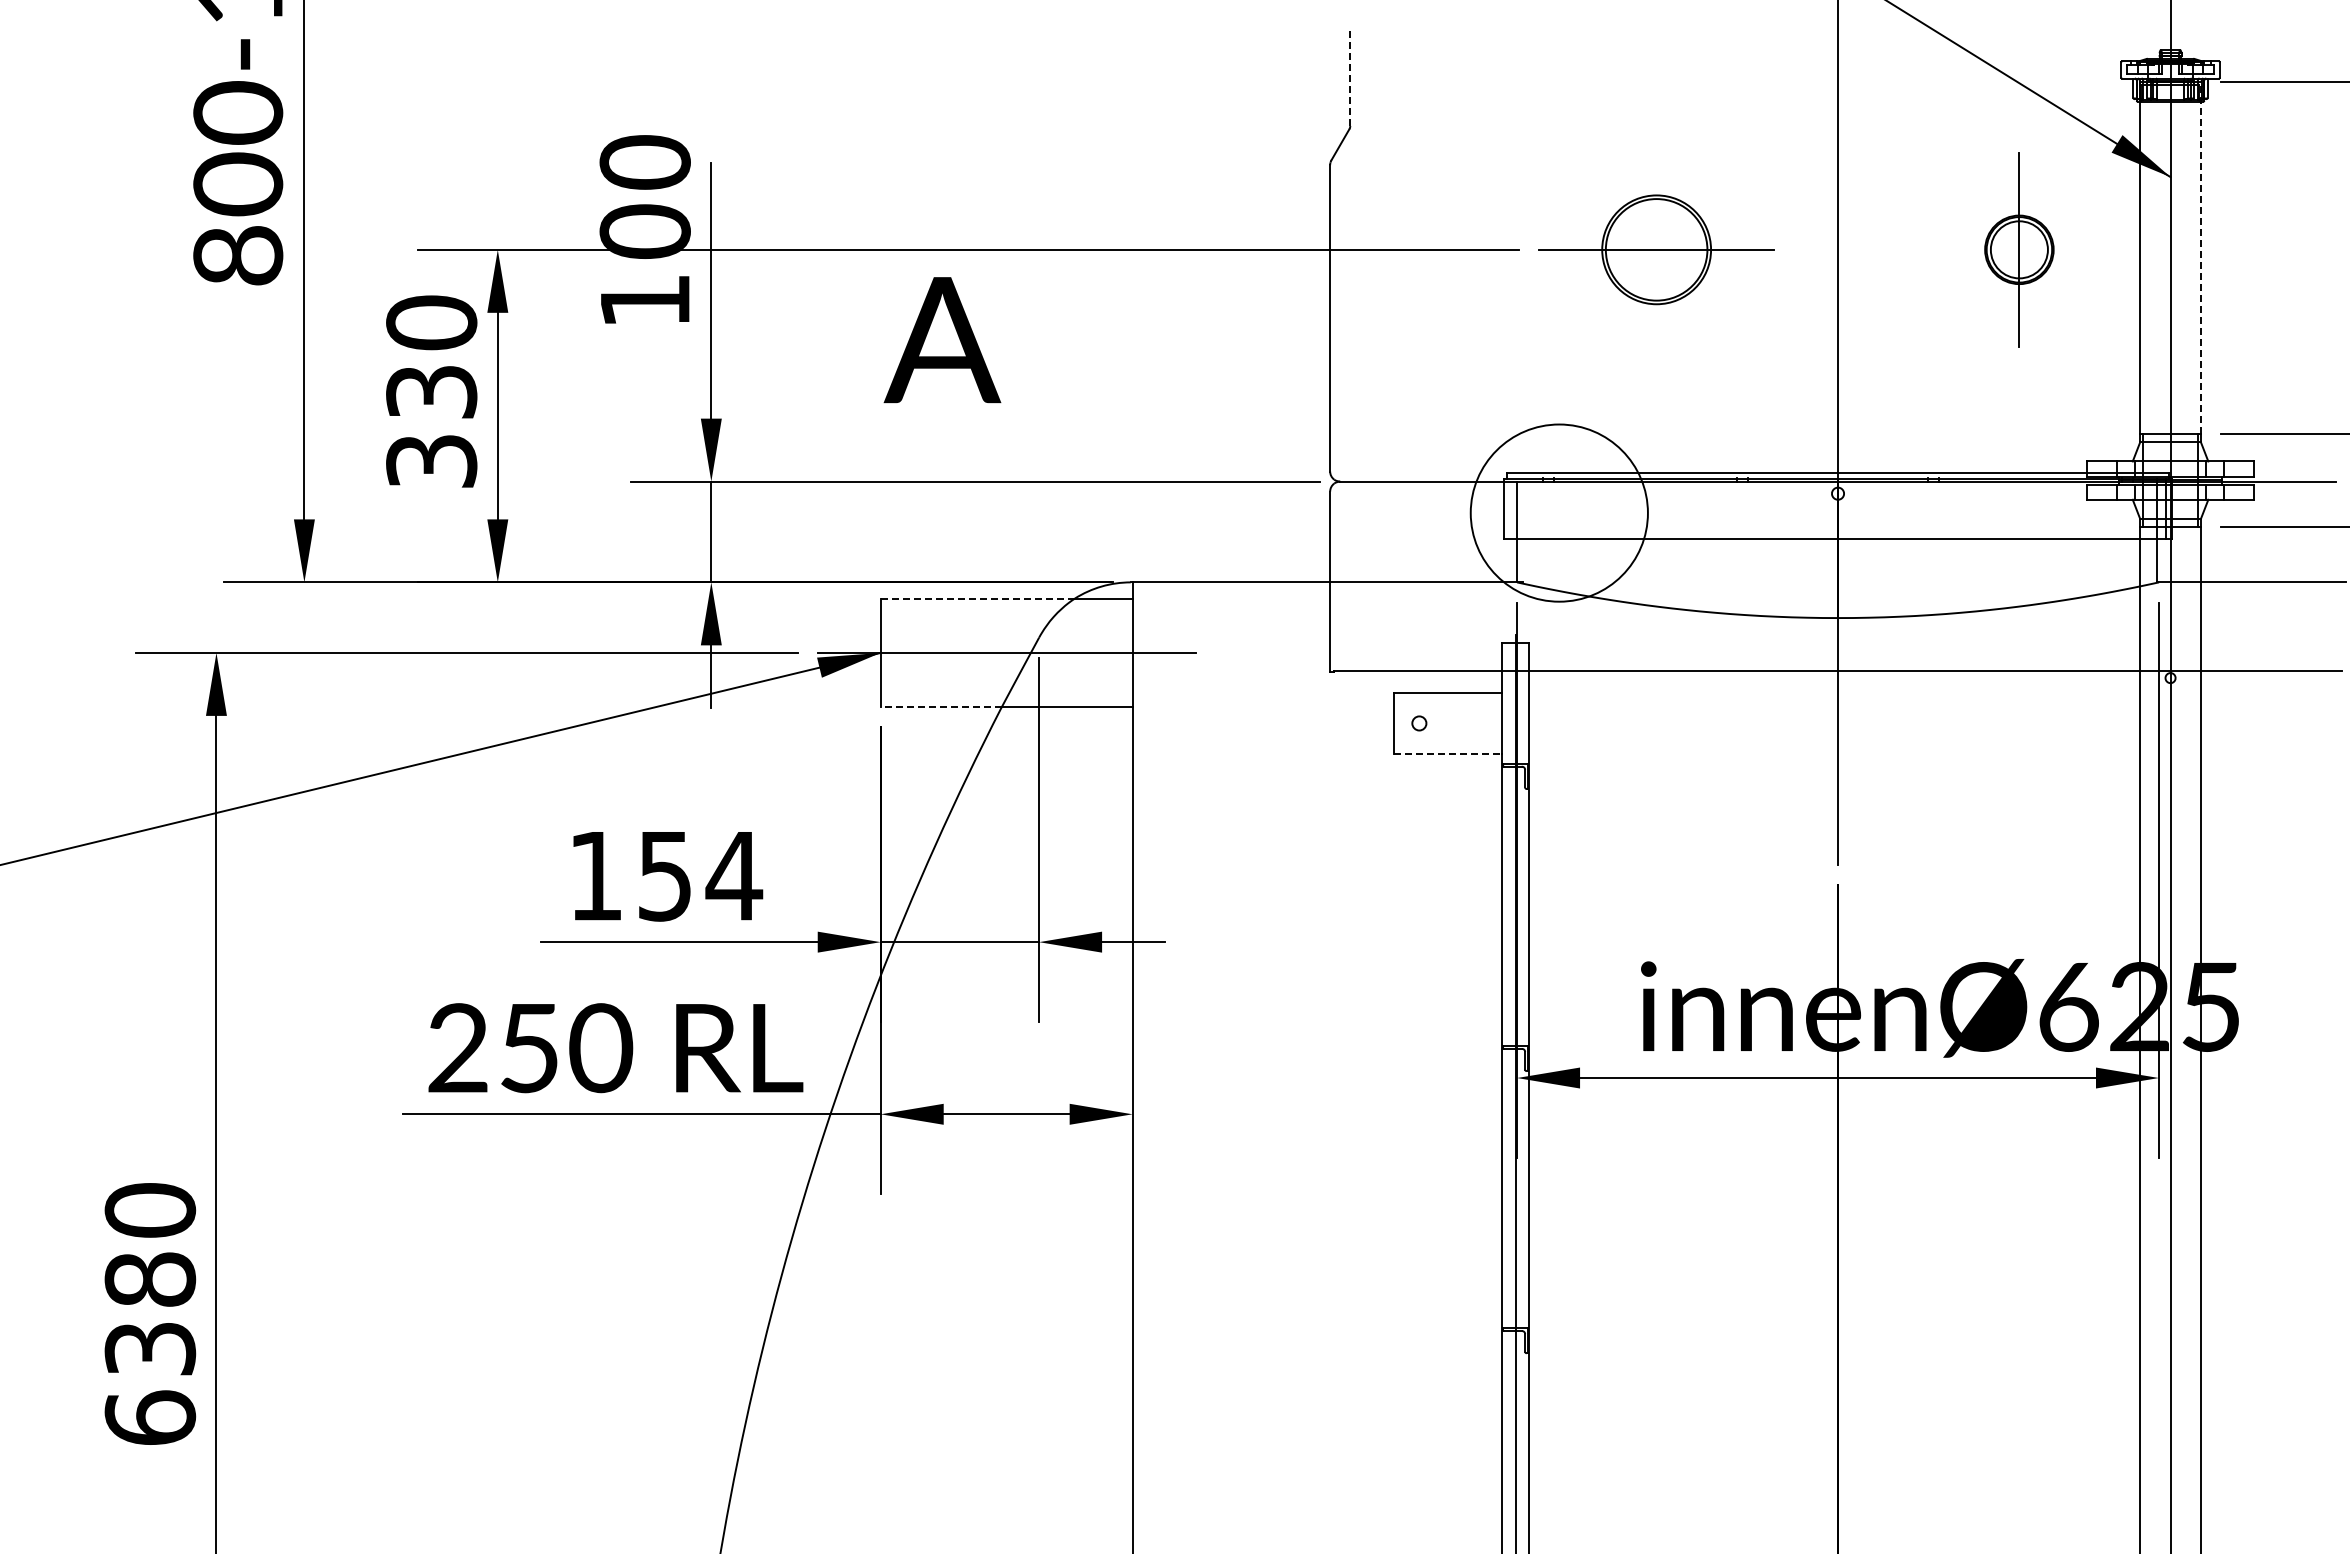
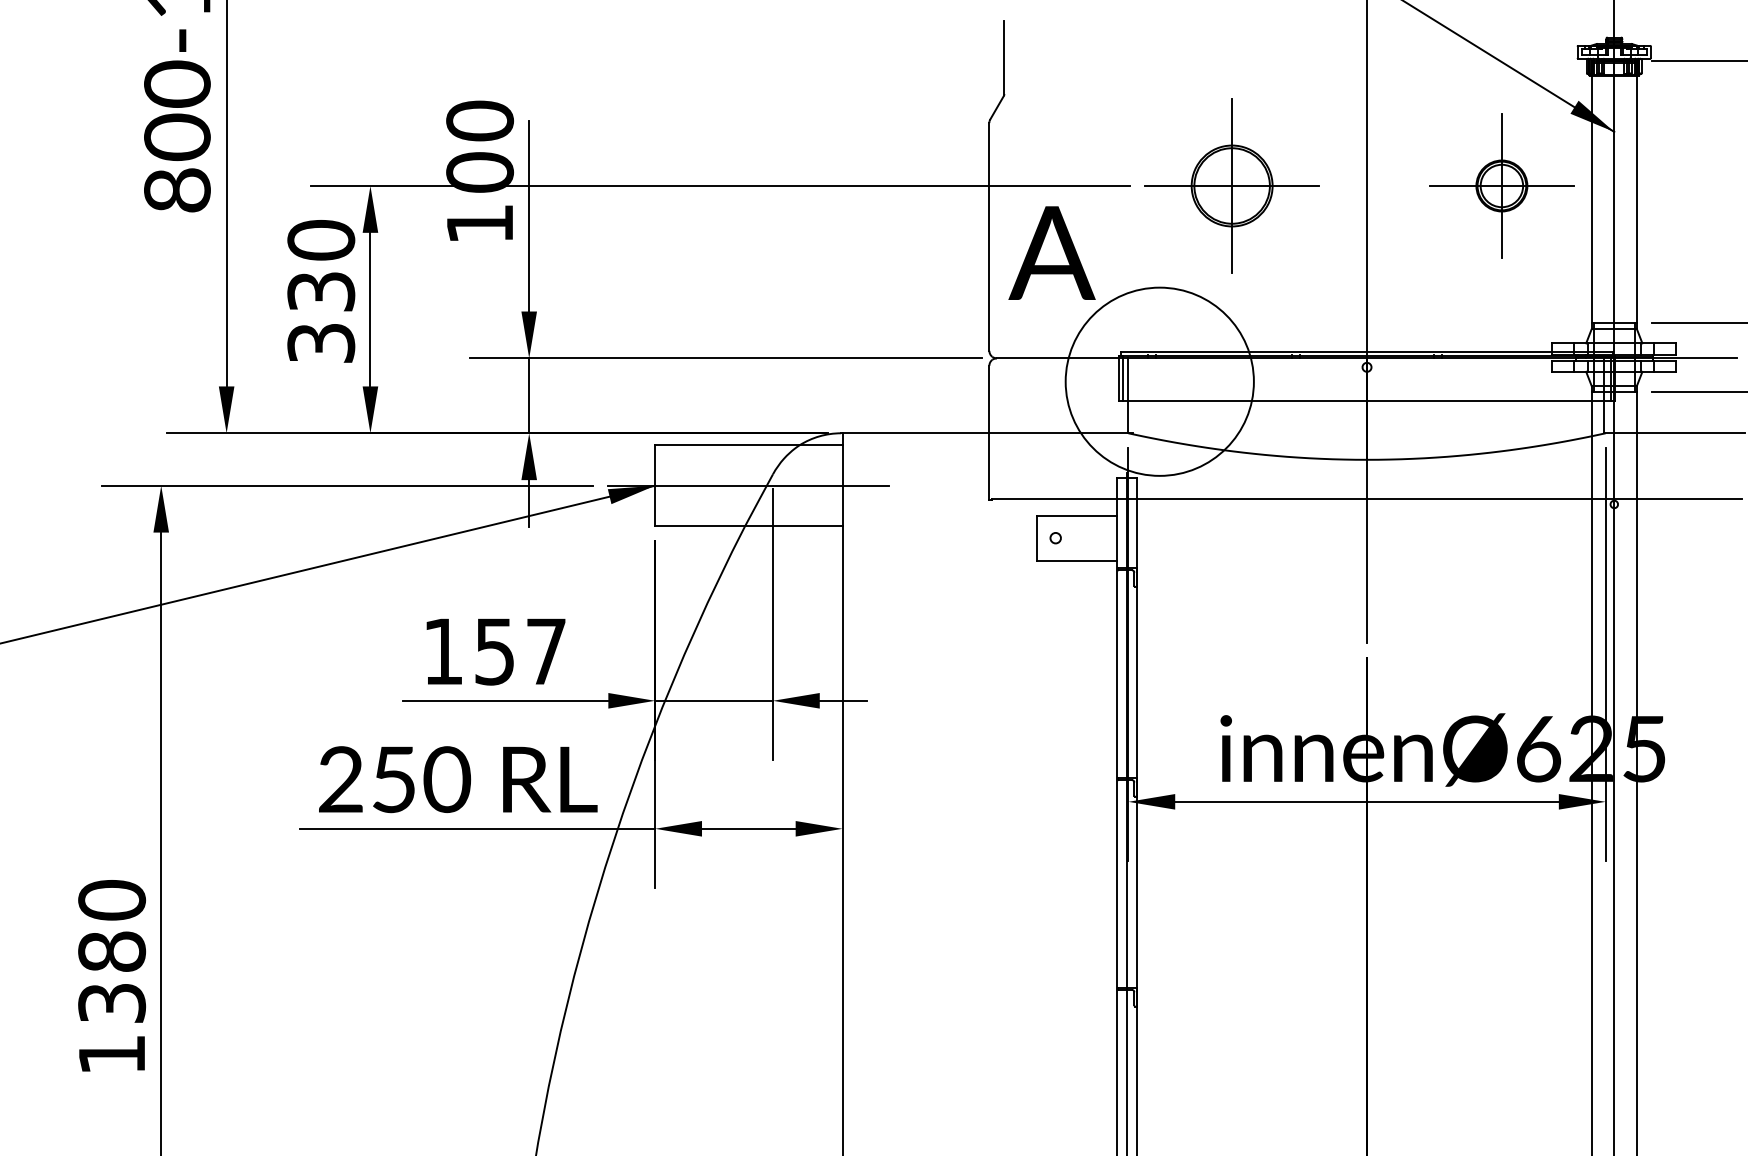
line: (1350, 76) -> (1004, 57), dashed -> solid
line: (1656, 249) -> (1232, 185), added
line: (2019, 249) -> (1501, 185), added
line: (2200, 257) -> (1636, 191), dashed -> solid
text: (942, 340) -> (1052, 253), moved
line: (1510, 508) -> (1123, 378), added
circle: (1558, 512) -> (1159, 381), size x1.43
line: (977, 598) -> (727, 445), dashed -> solid
line: (940, 707) -> (699, 526), dashed -> solid
line: (1448, 753) -> (1077, 560), dashed -> solid
text: (734, 876) -> (546, 651), 154 -> 157
text: (150, 1417) -> (112, 1054), 6380 -> 1380

